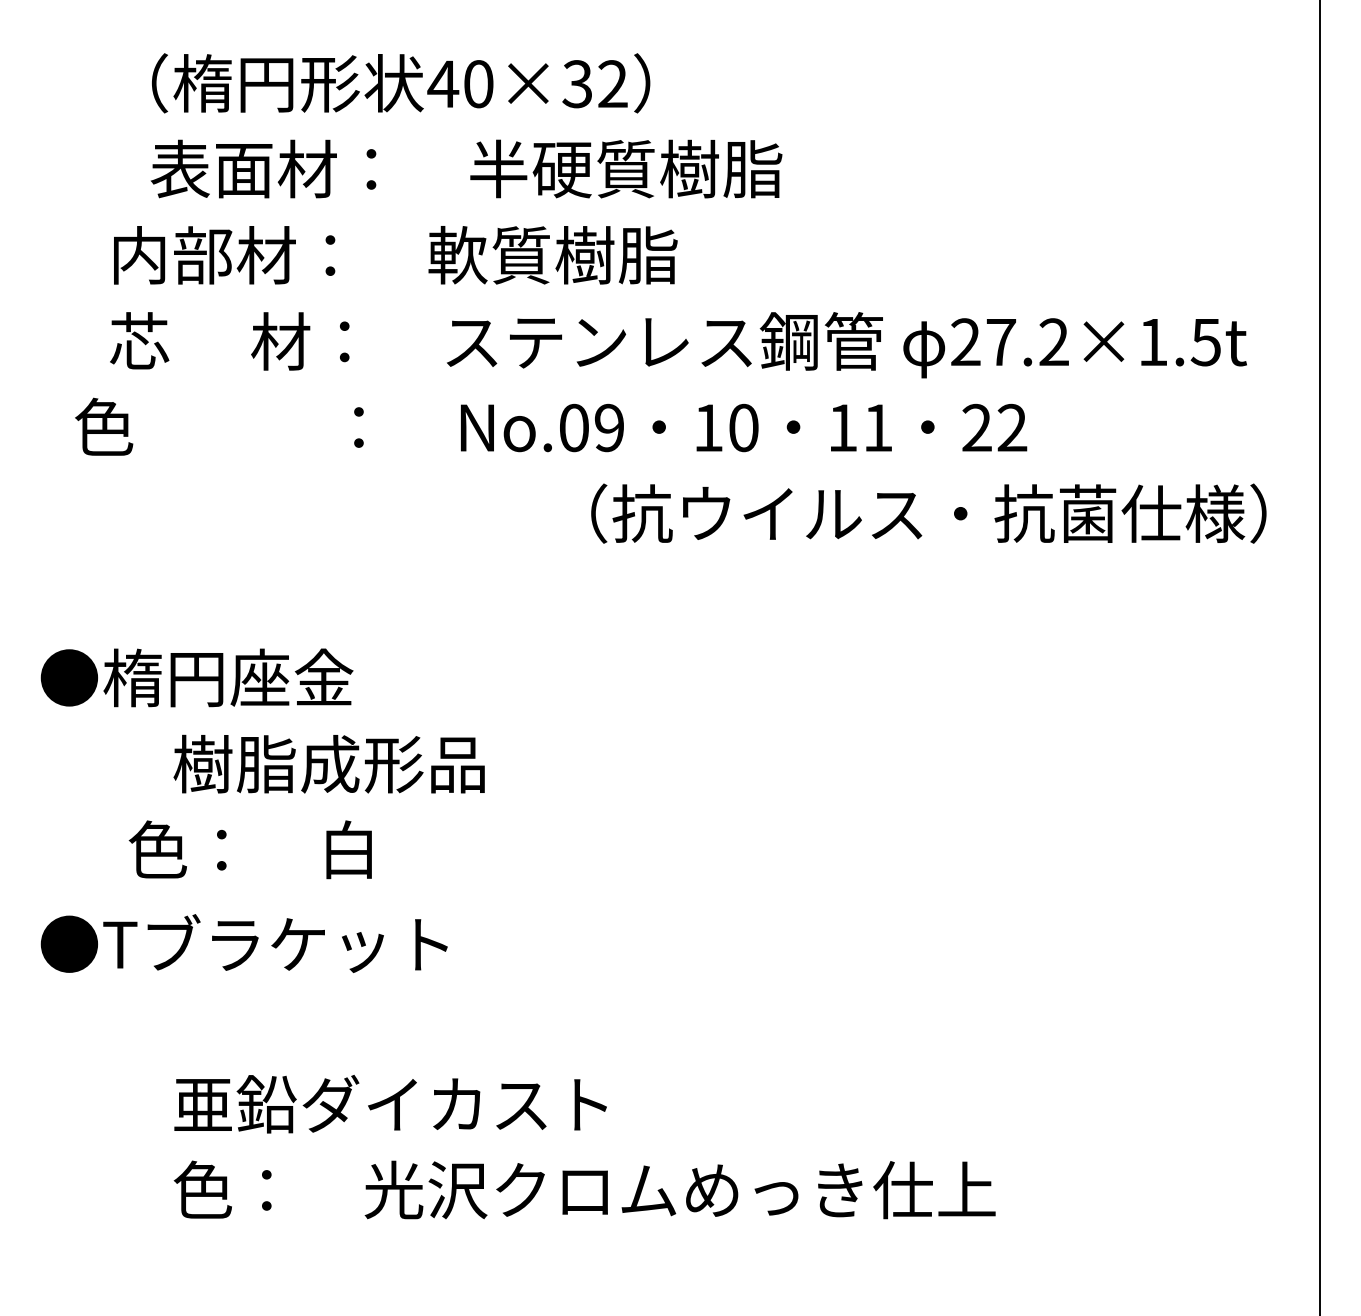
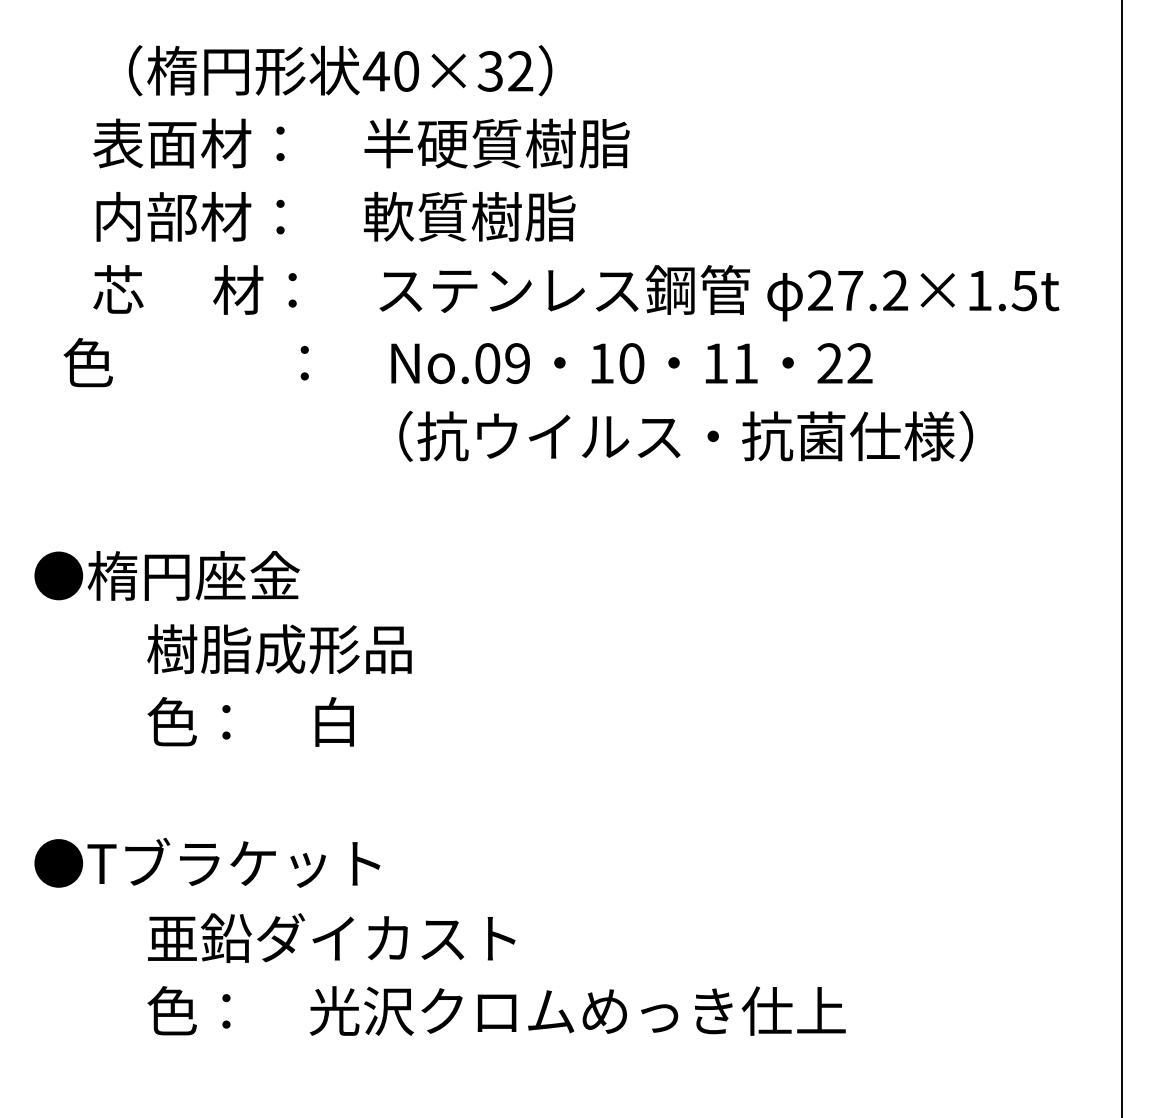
text: (466, 168) -> (361, 143), moved
text: (928, 513) -> (685, 436), moved
text: (249, 849) -> (250, 721), moved
text: (243, 943) -> (206, 862), moved

